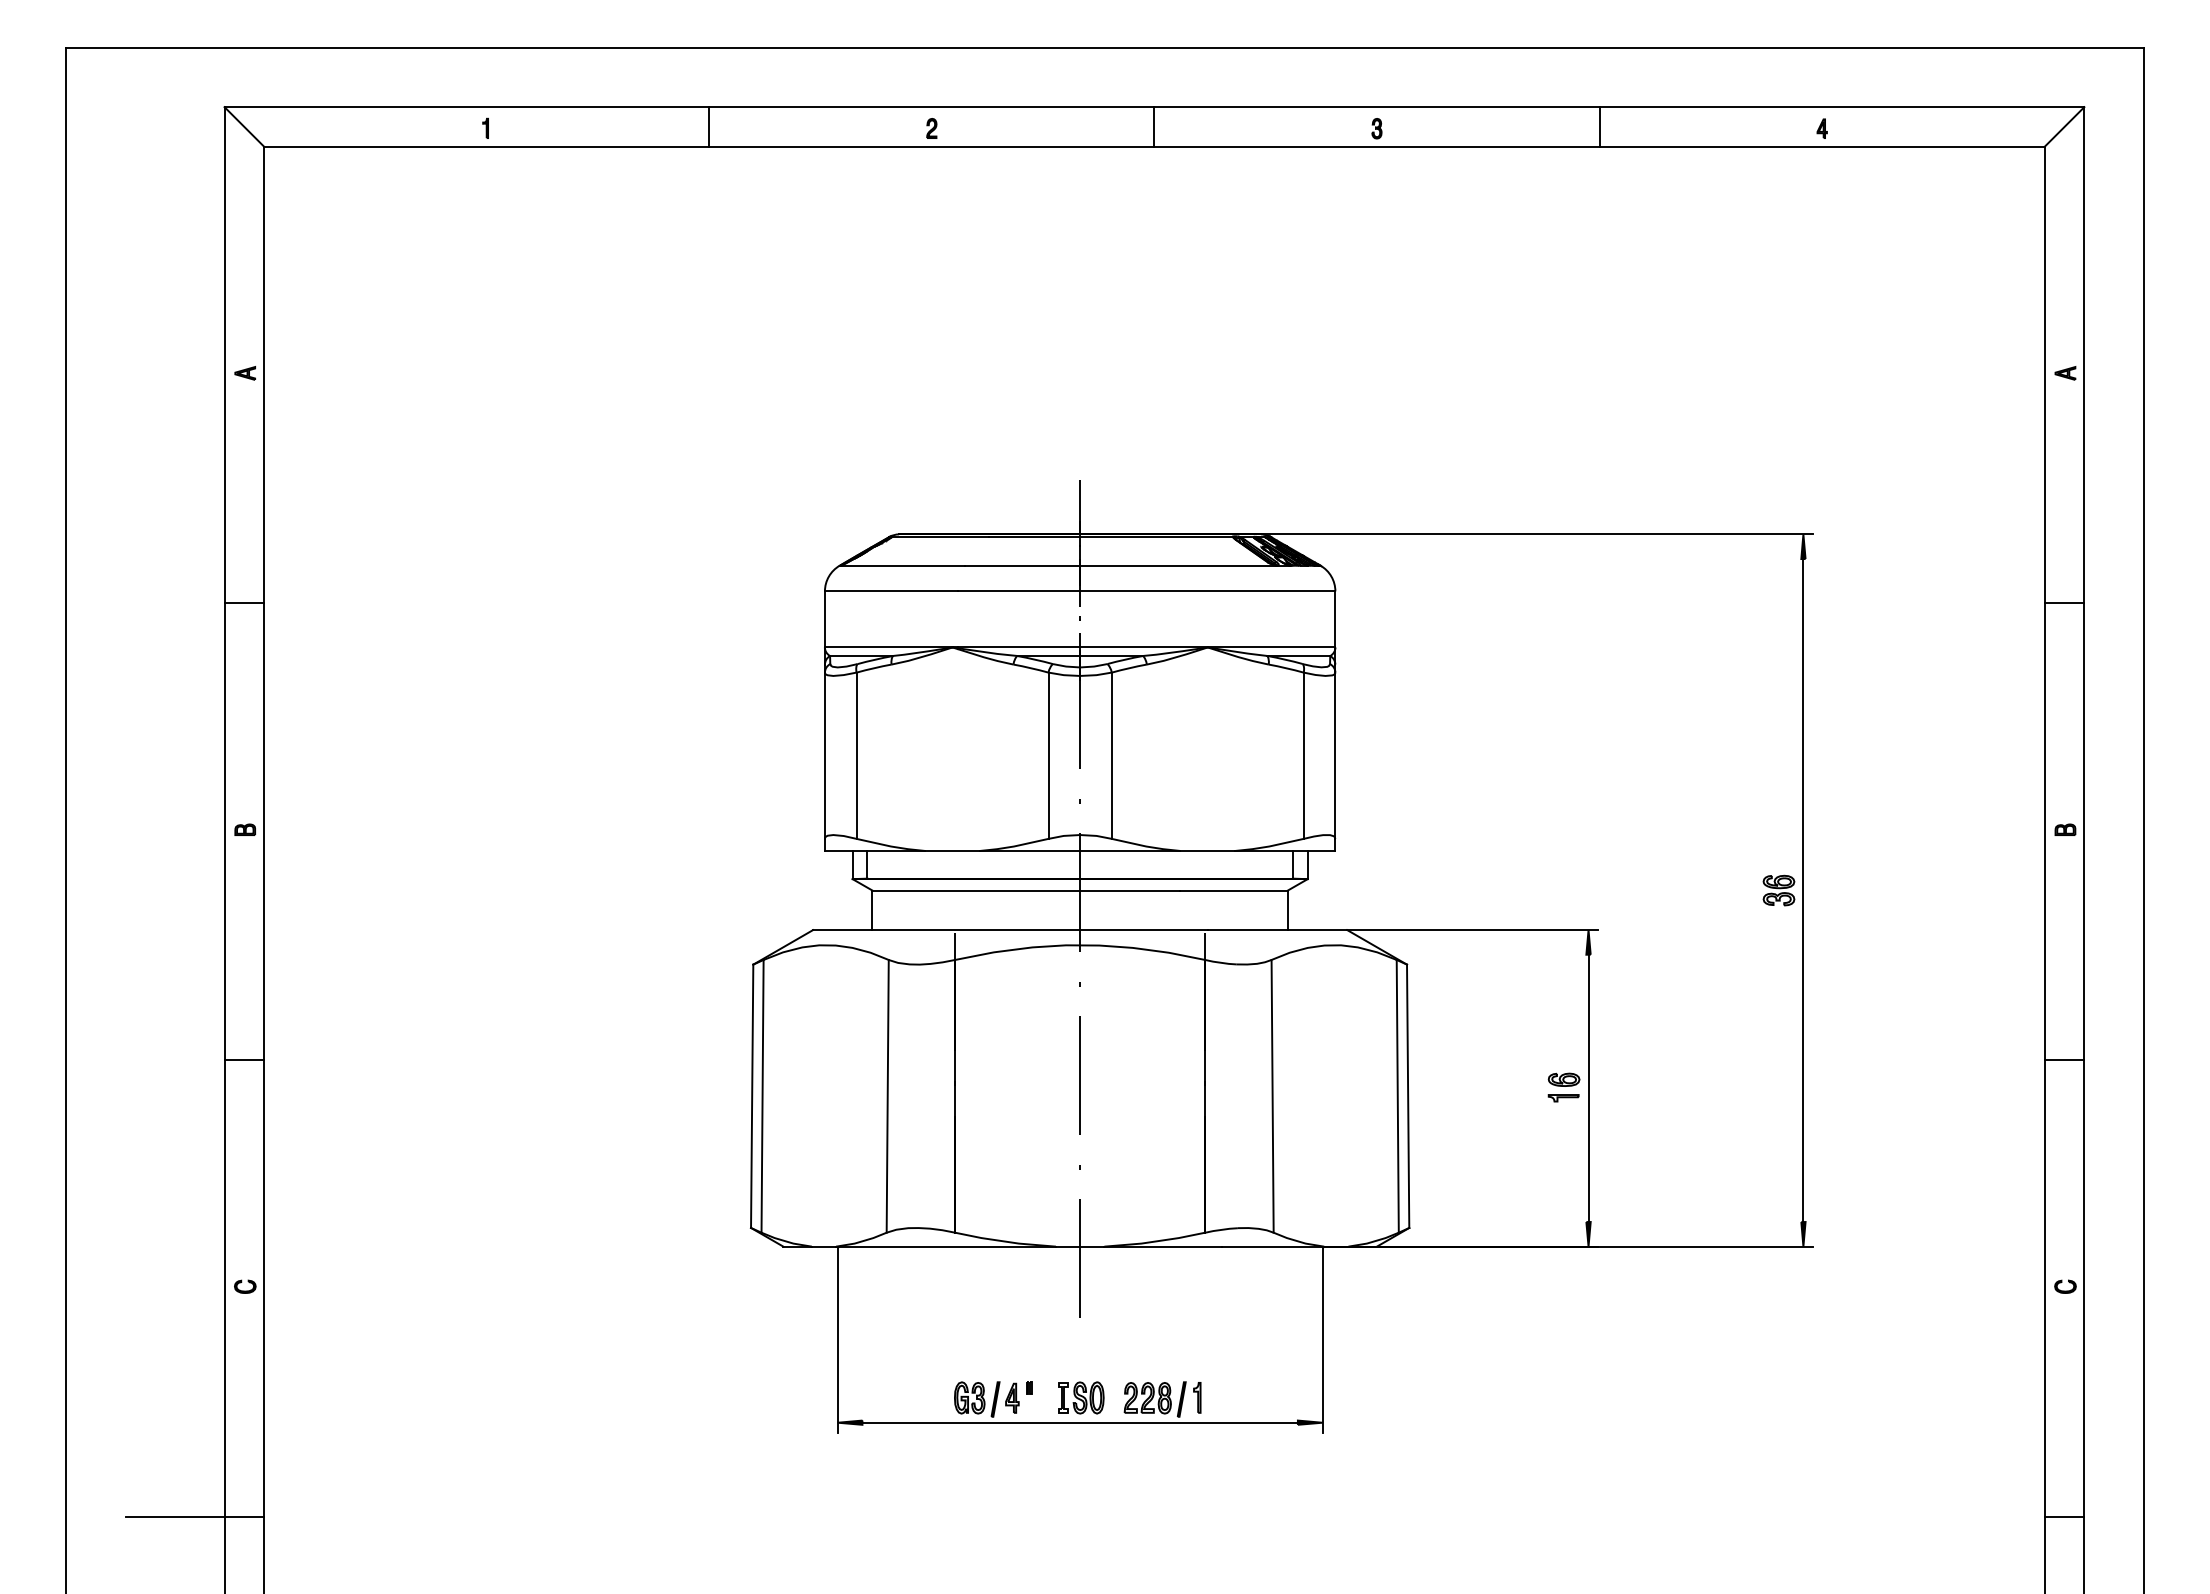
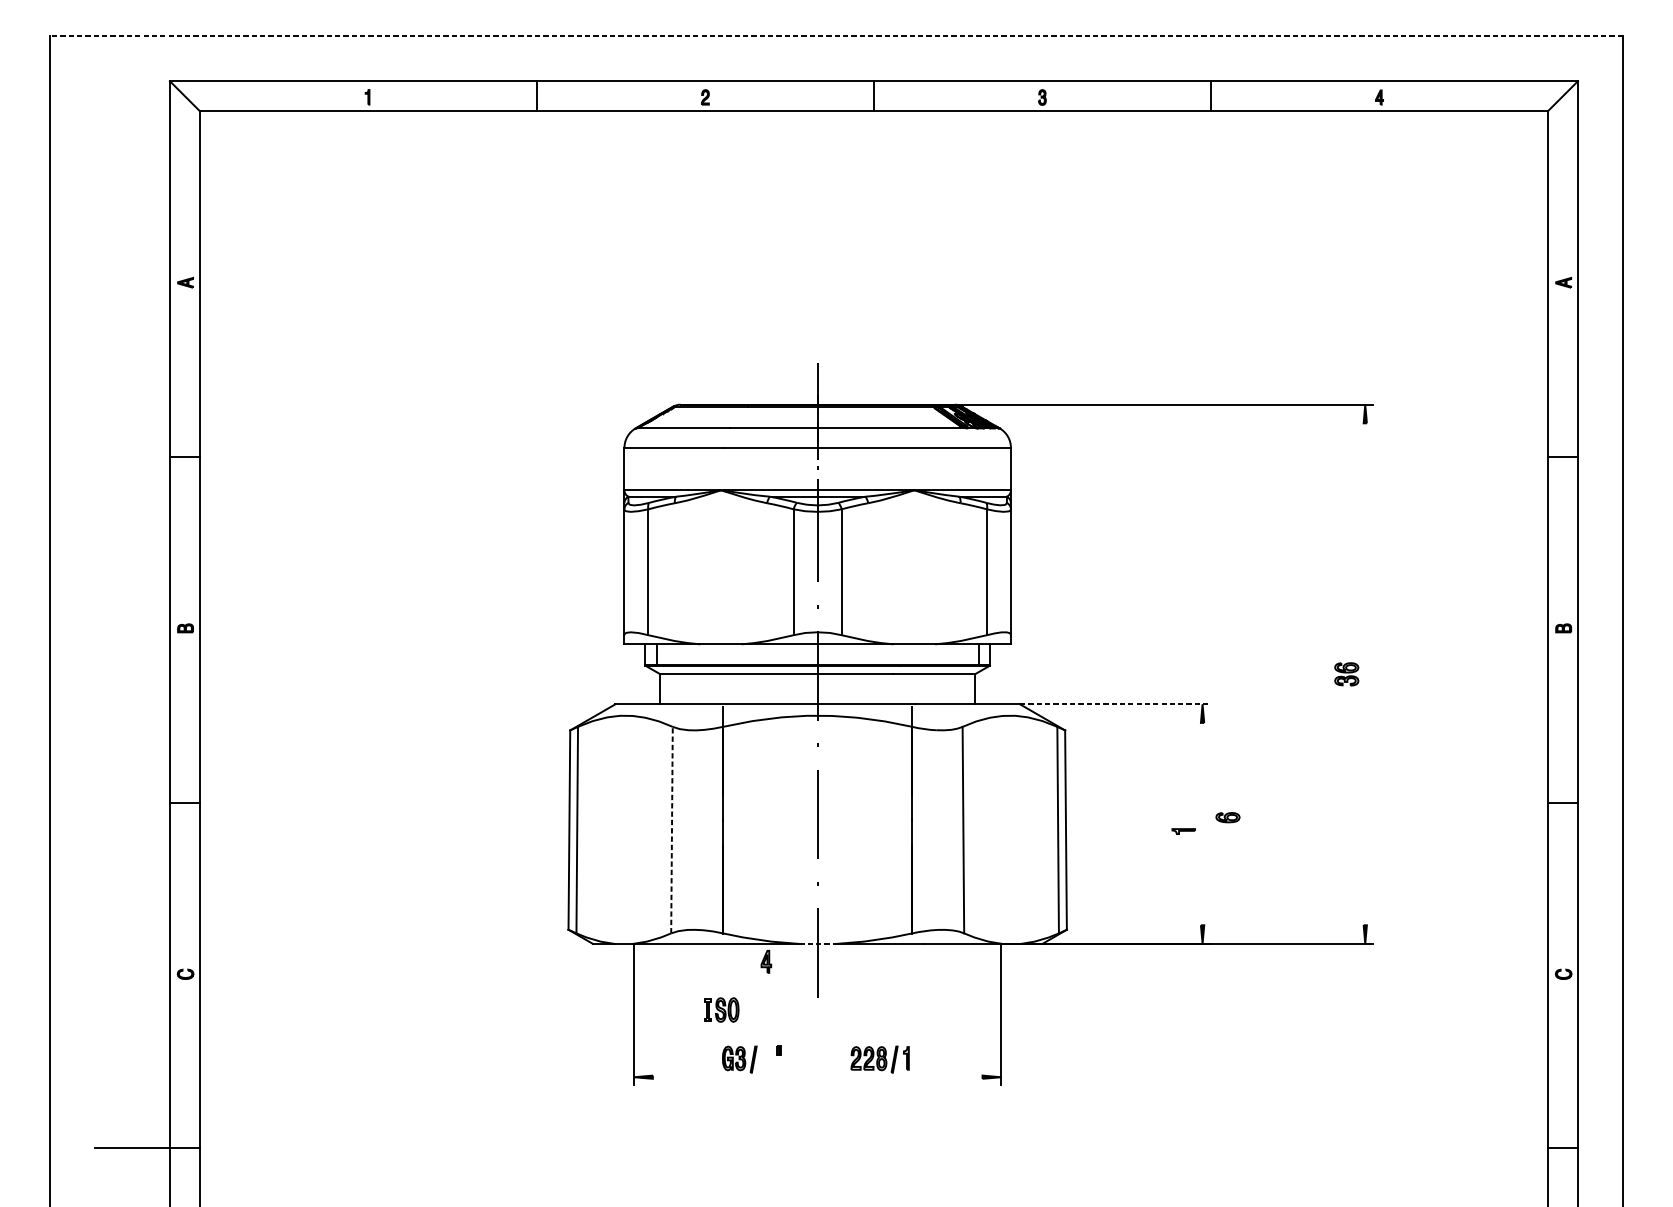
line: (1105, 47) -> (836, 36), solid -> dashed
line: (1803, 890) -> (1365, 674), removed
line: (1472, 930) -> (1114, 704), solid -> dashed
part: (1563, 1079) -> (1227, 817), moved
line: (1588, 1088) -> (1202, 824), removed
line: (887, 1095) -> (671, 829), solid -> dashed
line: (1080, 1246) -> (817, 943), solid -> dashed
part: (1012, 1397) -> (766, 961), moved
part: (1081, 1397) -> (721, 1009), moved
line: (1079, 1422) -> (817, 1077), removed

